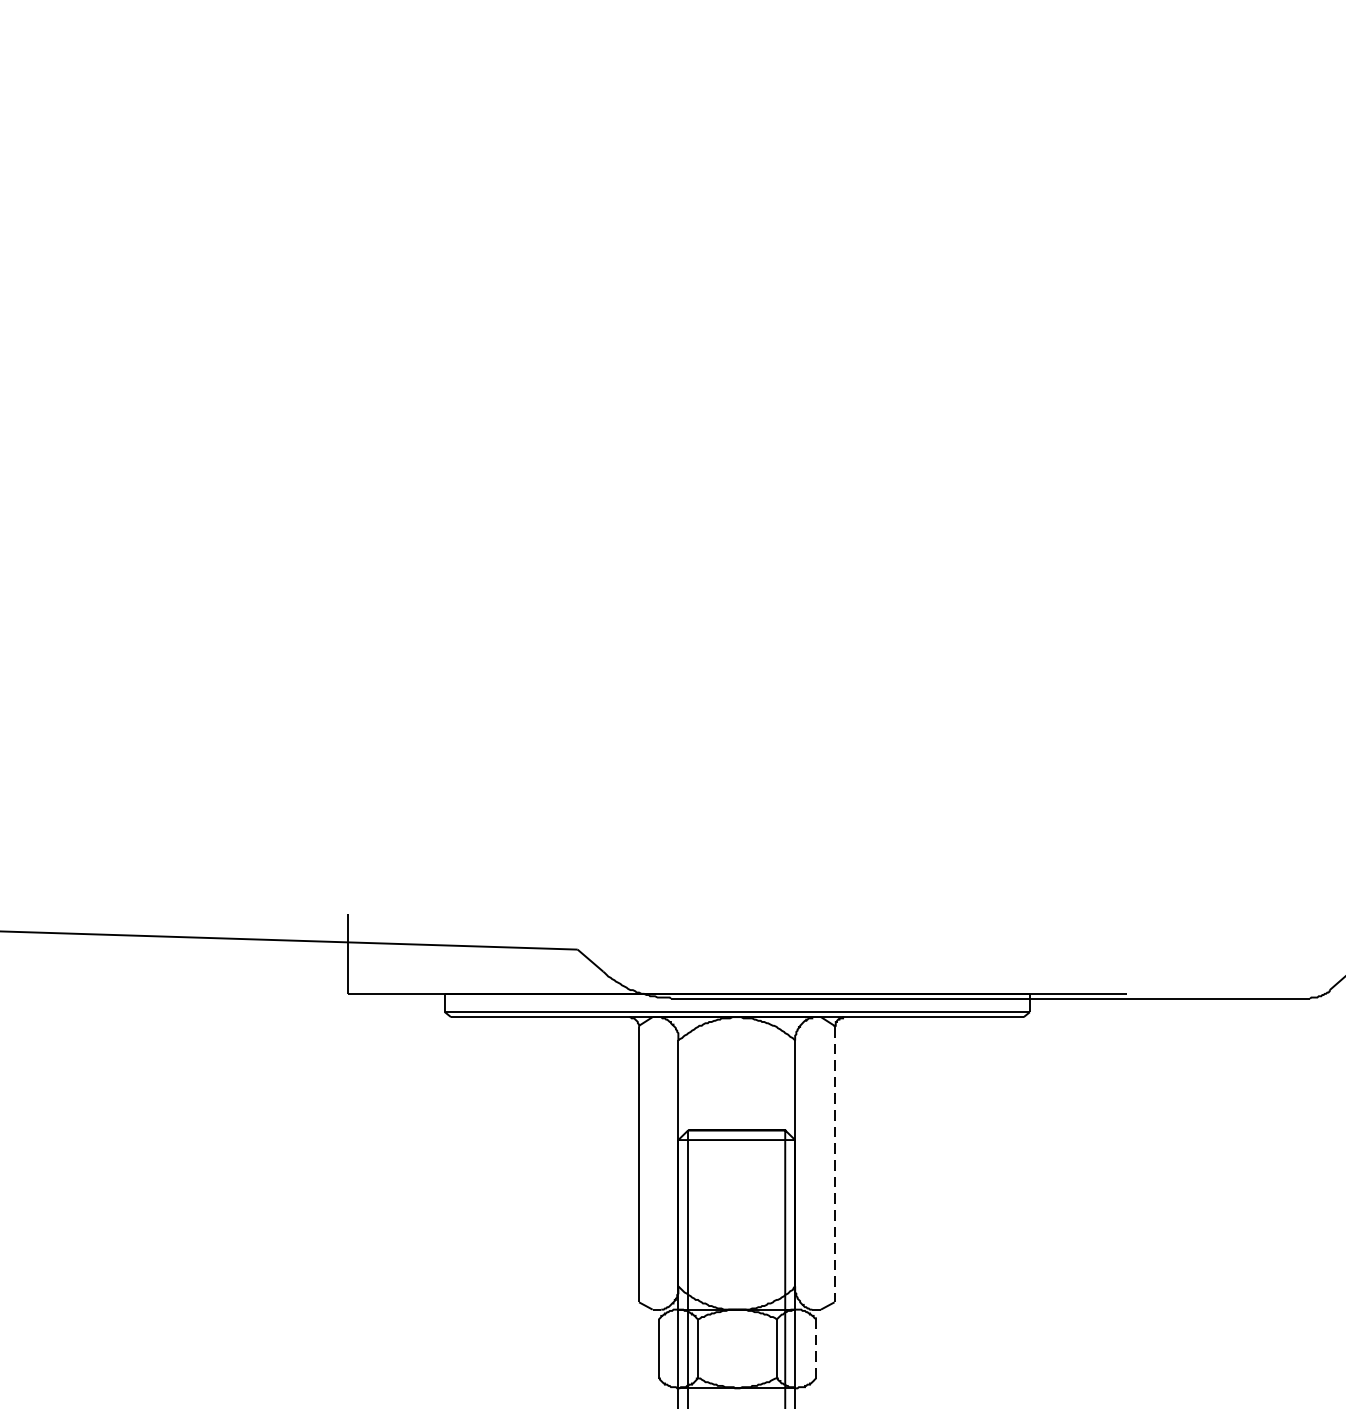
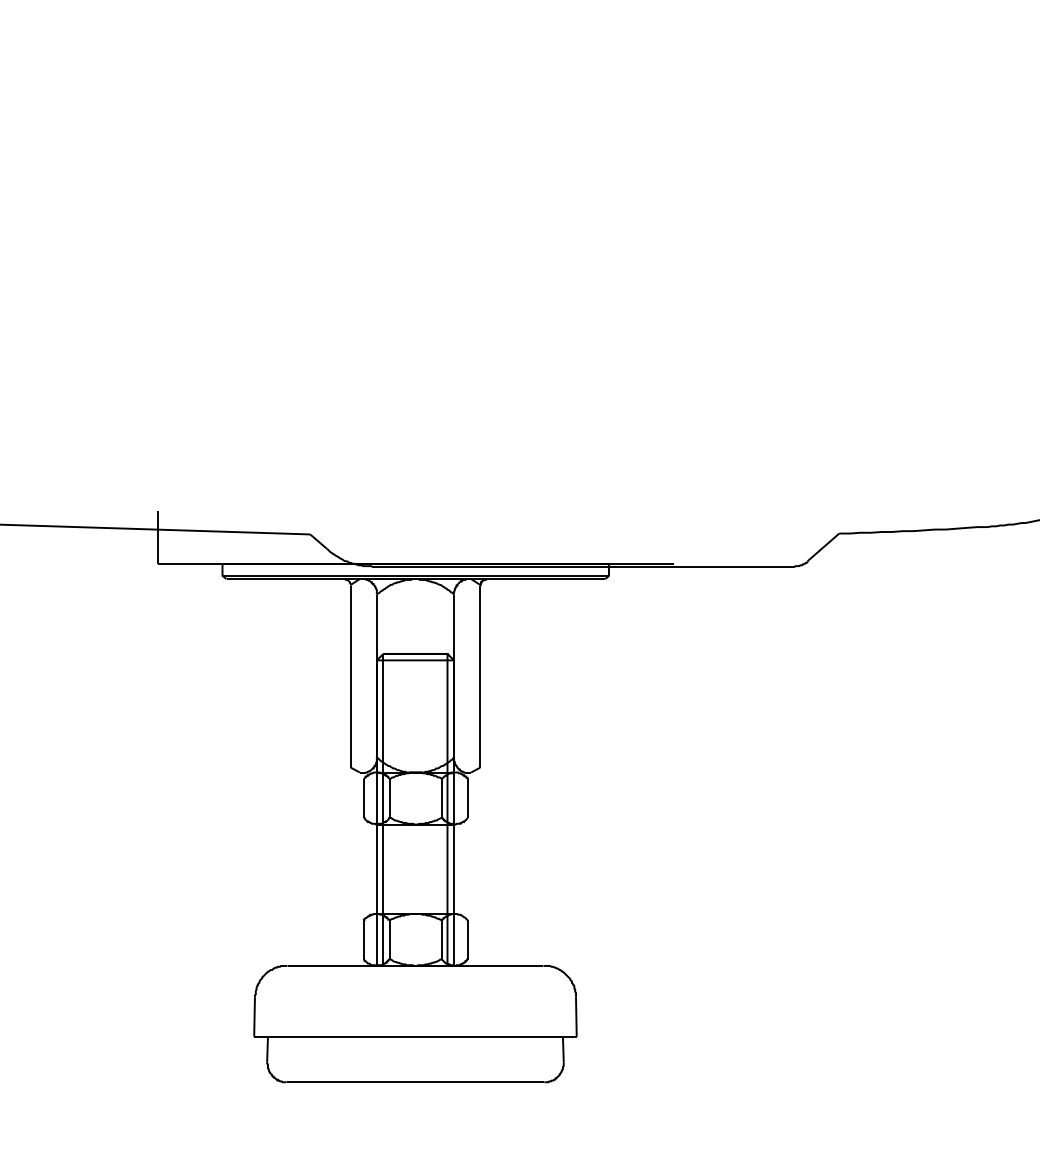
line: (835, 1165) -> (480, 677), dashed -> solid
line: (815, 1348) -> (467, 798), dashed -> solid

